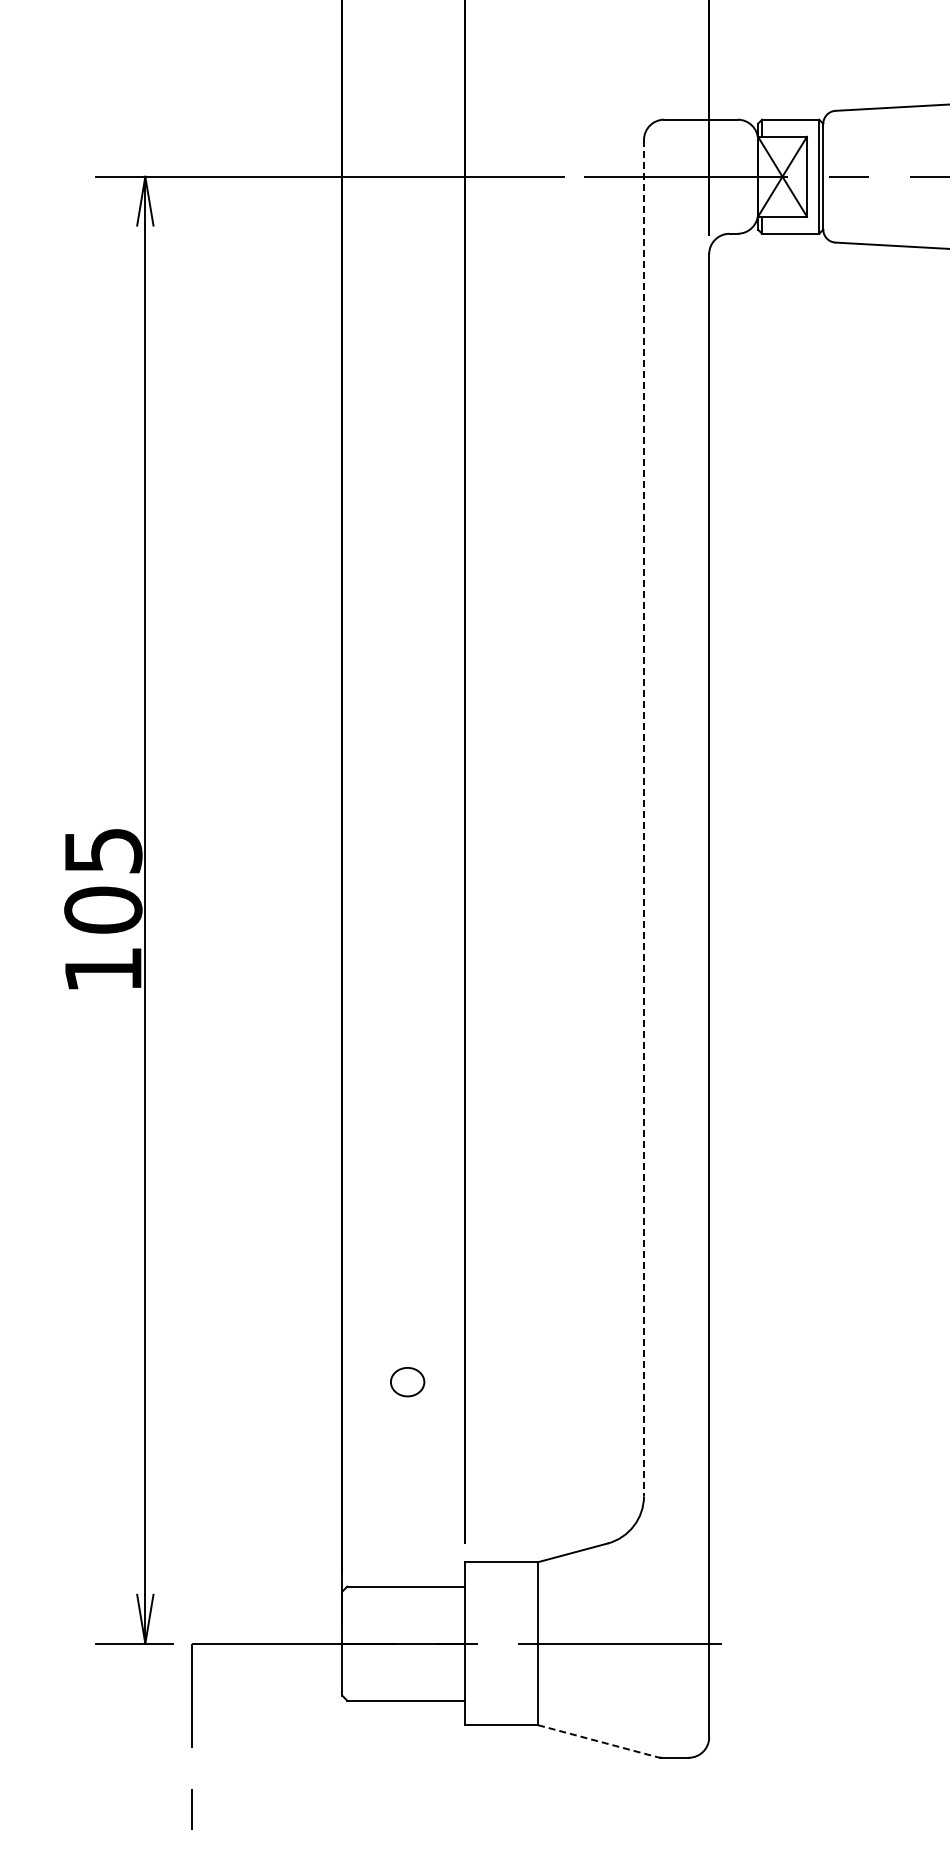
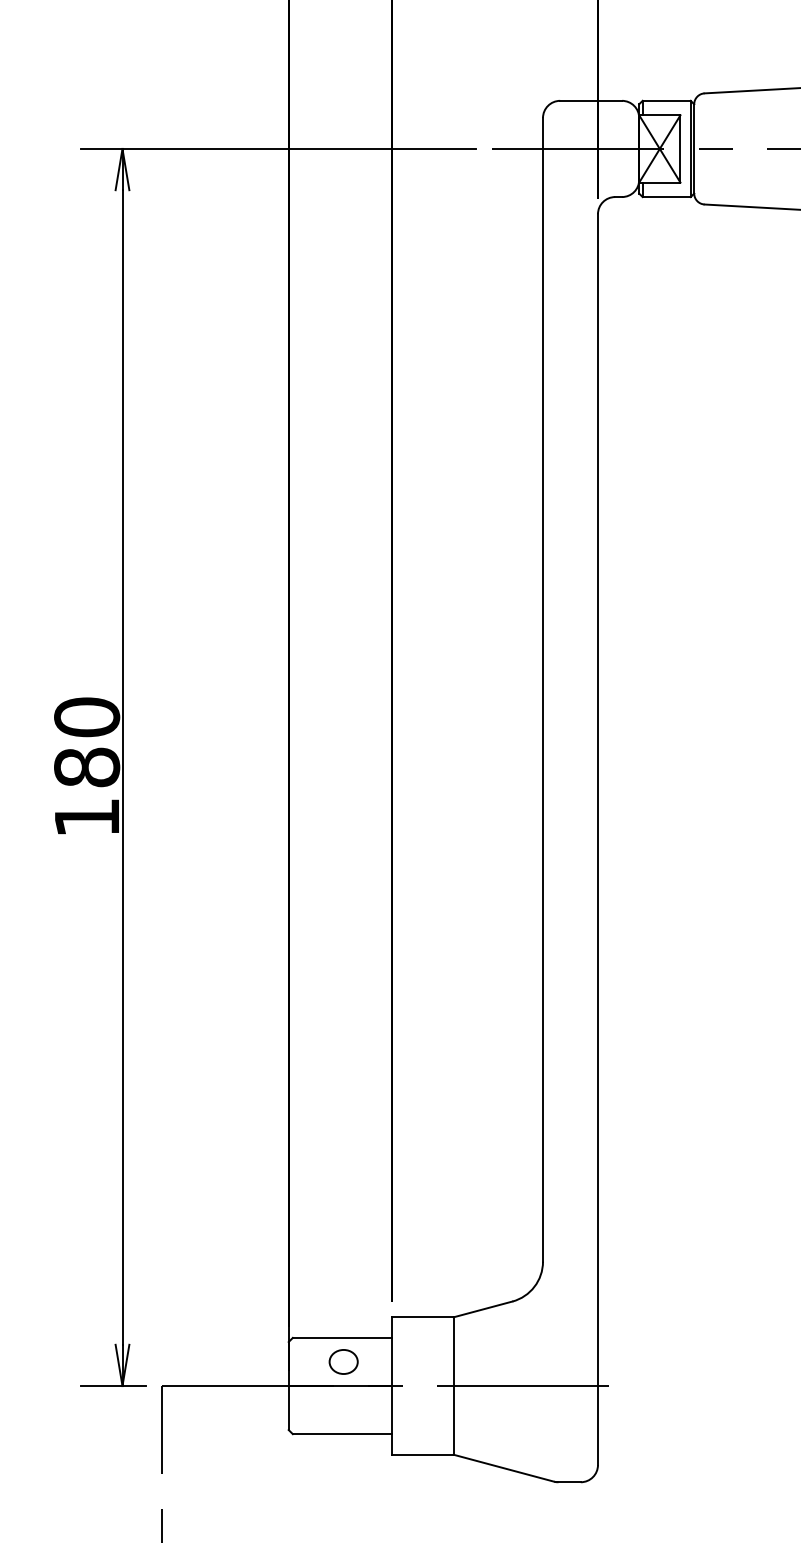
line: (643, 818) -> (542, 690), dashed -> solid
text: (103, 880) -> (87, 742), 105 -> 180
part: (407, 1382) -> (343, 1362), moved
line: (597, 1741) -> (503, 1468), dashed -> solid

